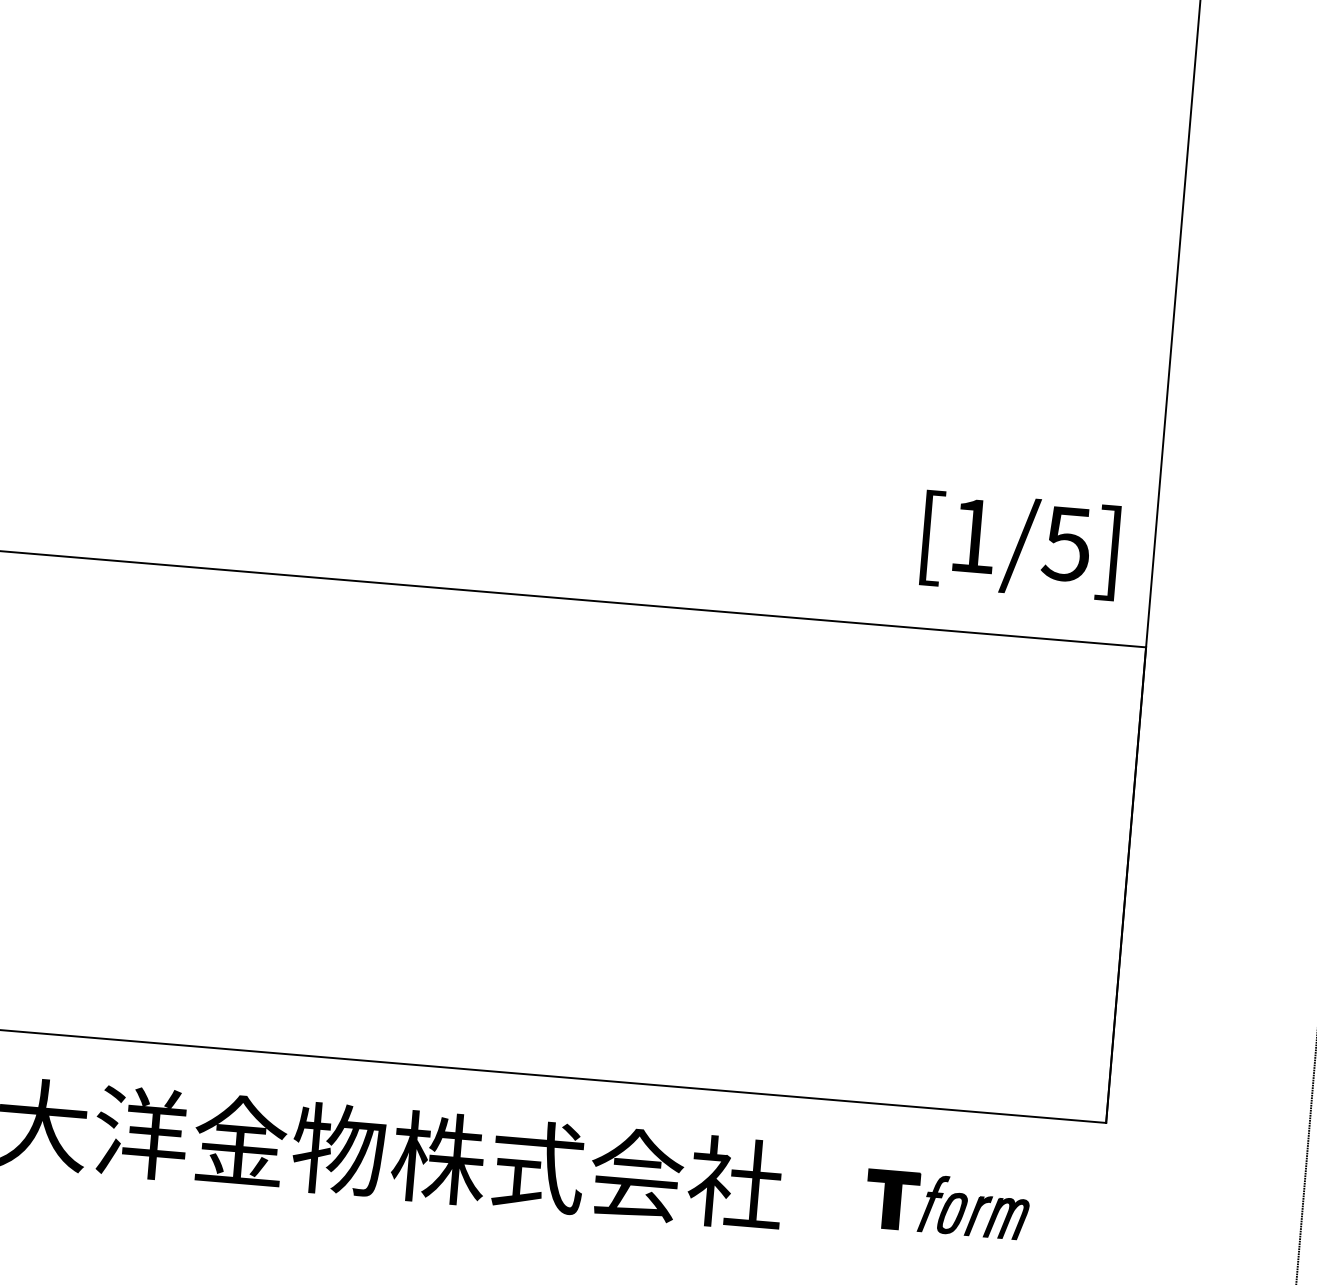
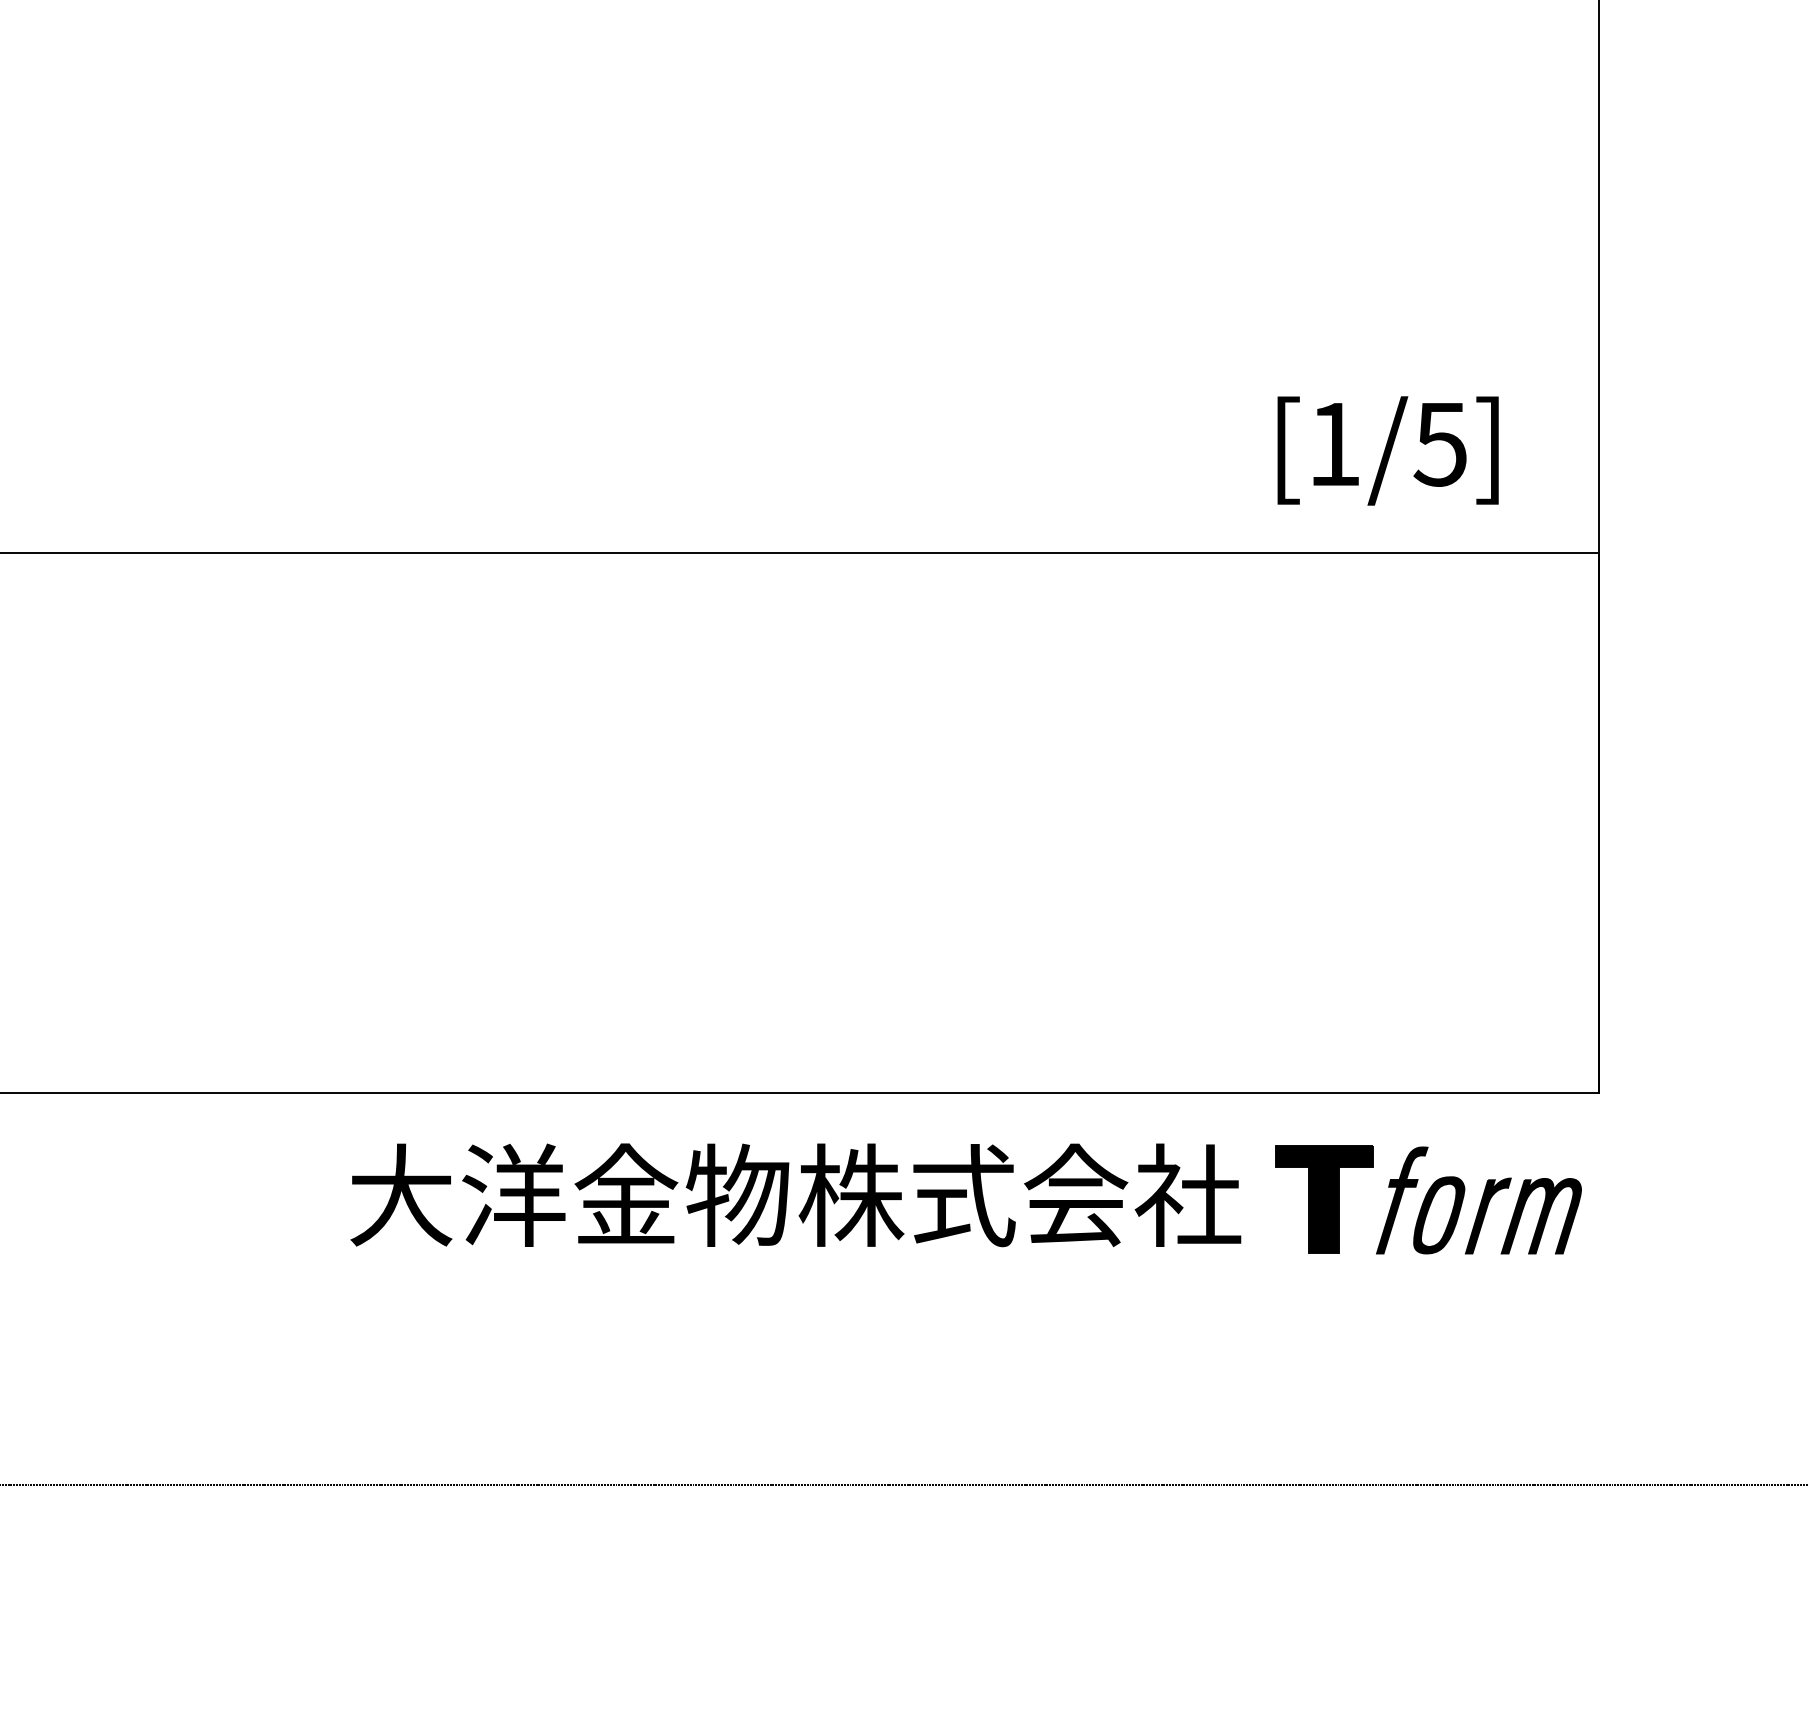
text: (1019, 545) -> (1387, 450), moved
part: (947, 1204) -> (1428, 1199), size x1.67

